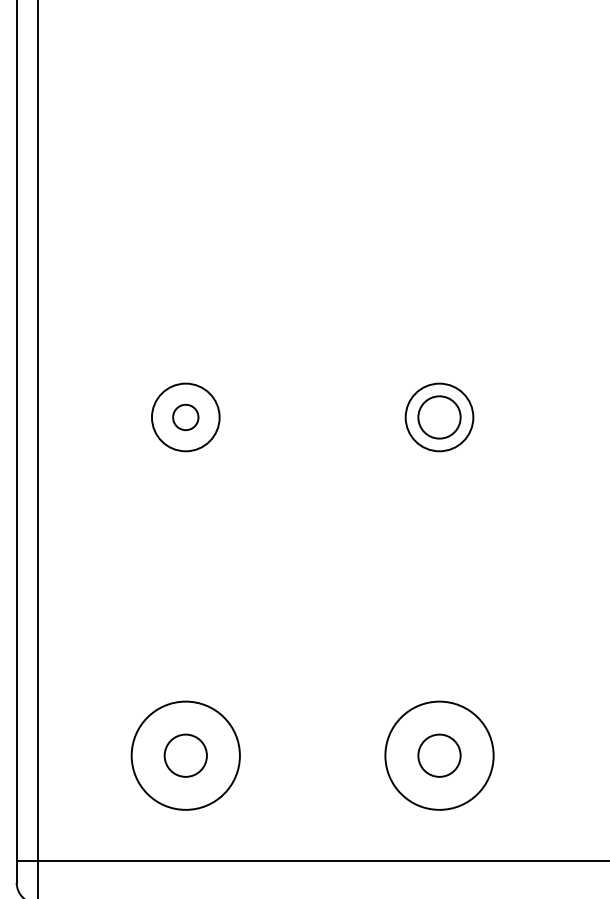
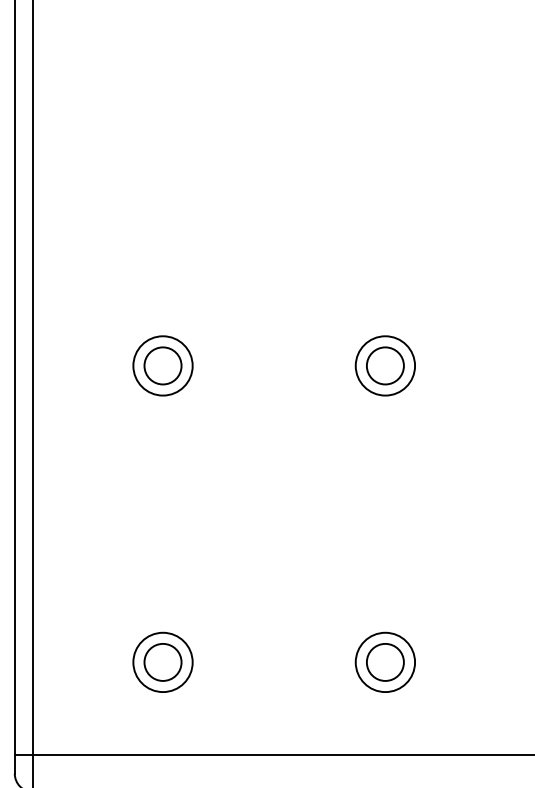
circle: (185, 416) -> (162, 365), size x1.67
circle: (185, 755) -> (162, 662), size x0.62
circle: (439, 755) -> (385, 662), size x0.62

